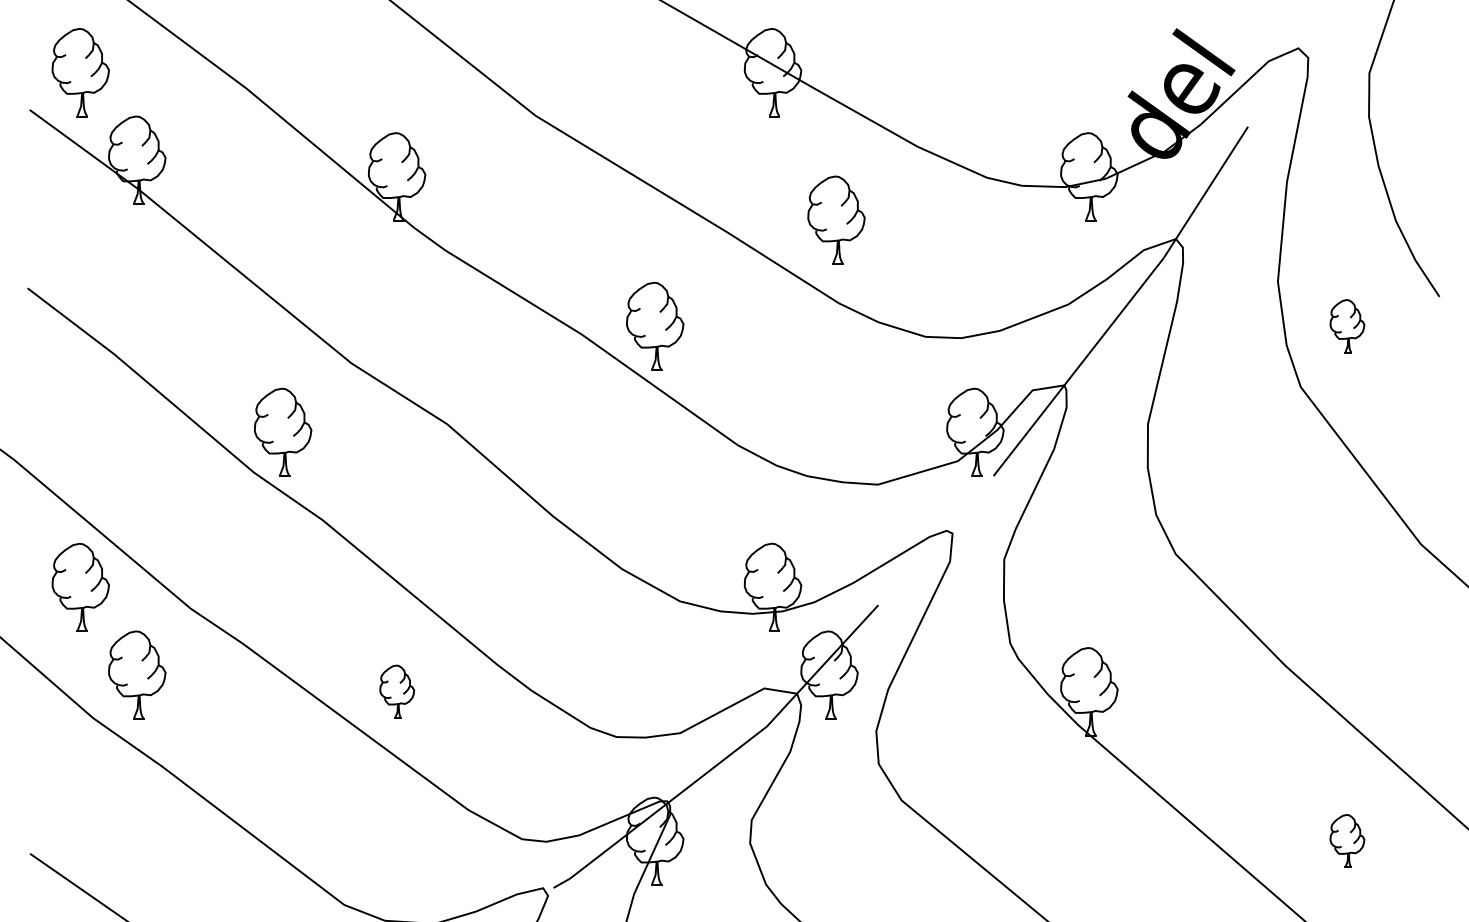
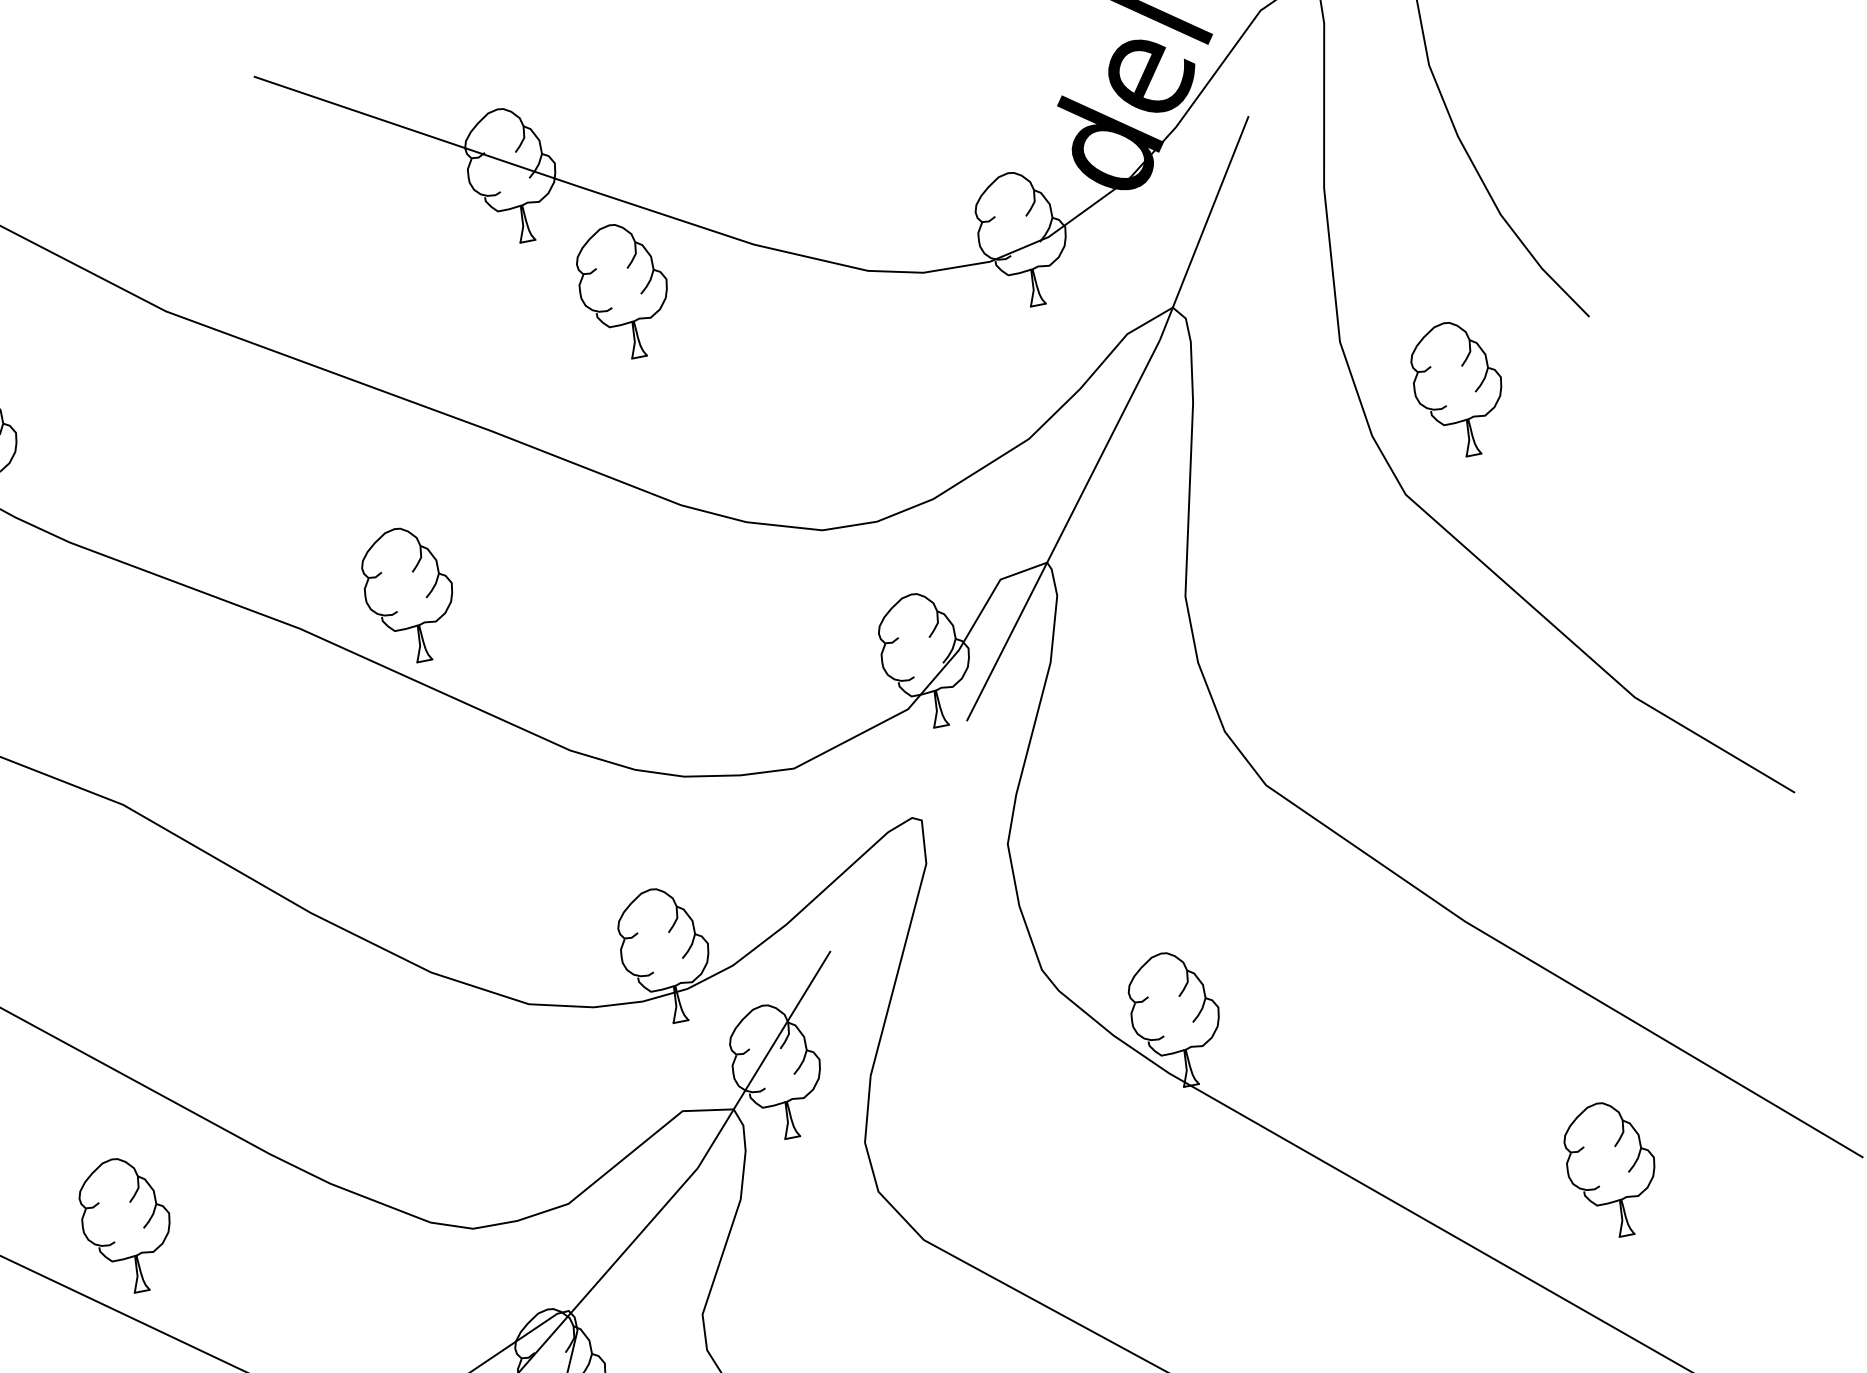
part: (836, 219) -> (624, 290), moved
part: (1347, 325) -> (1458, 387), size x1.67
part: (397, 691) -> (127, 1224), size x1.67
part: (1347, 840) -> (1611, 1168), size x1.67

